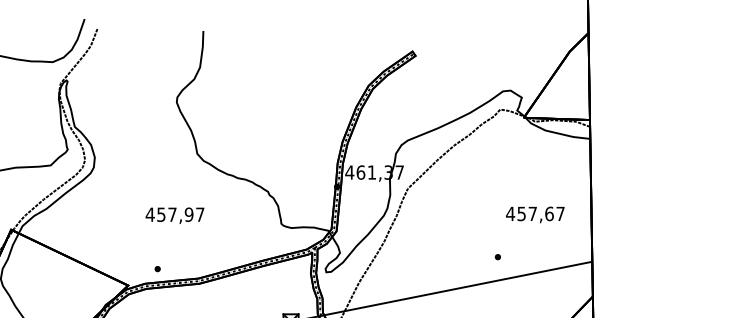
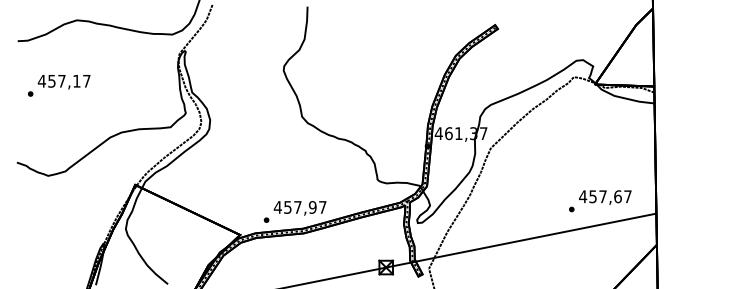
text: (535, 214) -> (605, 197), moved
text: (174, 215) -> (299, 208), moved

